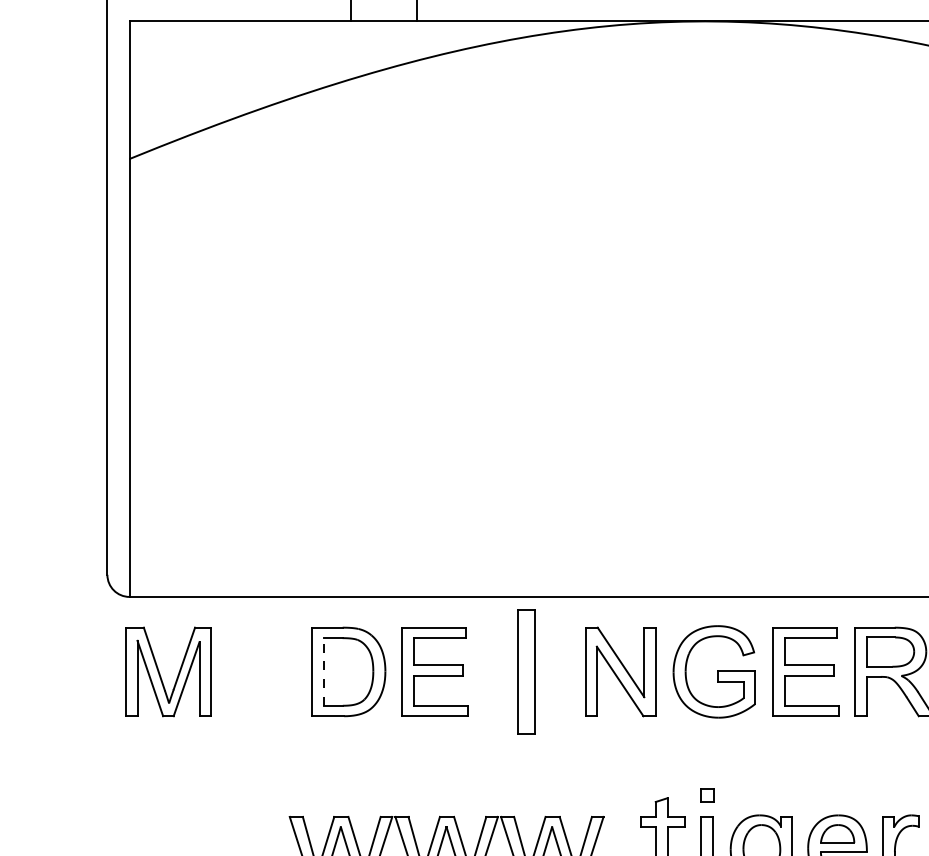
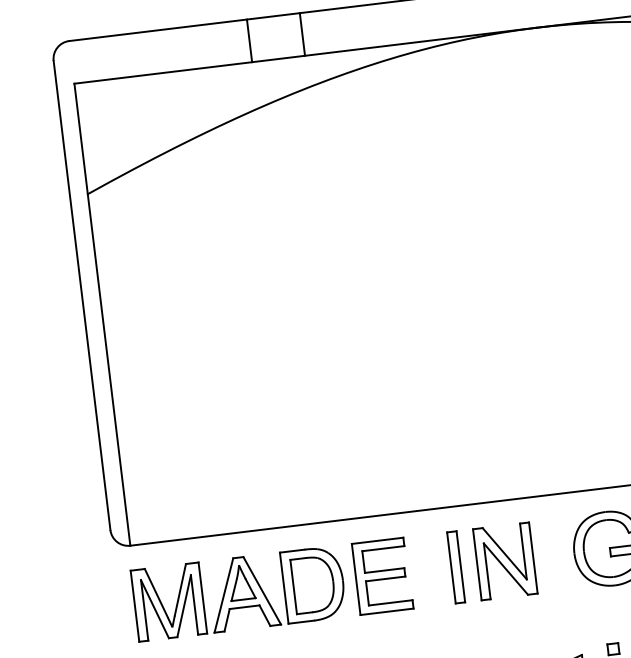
part: (261, 671) -> (243, 592), added
line: (323, 671) -> (293, 586), dashed -> solid
part: (525, 671) -> (455, 567), size x0.71
part: (620, 671) -> (505, 561), moved

